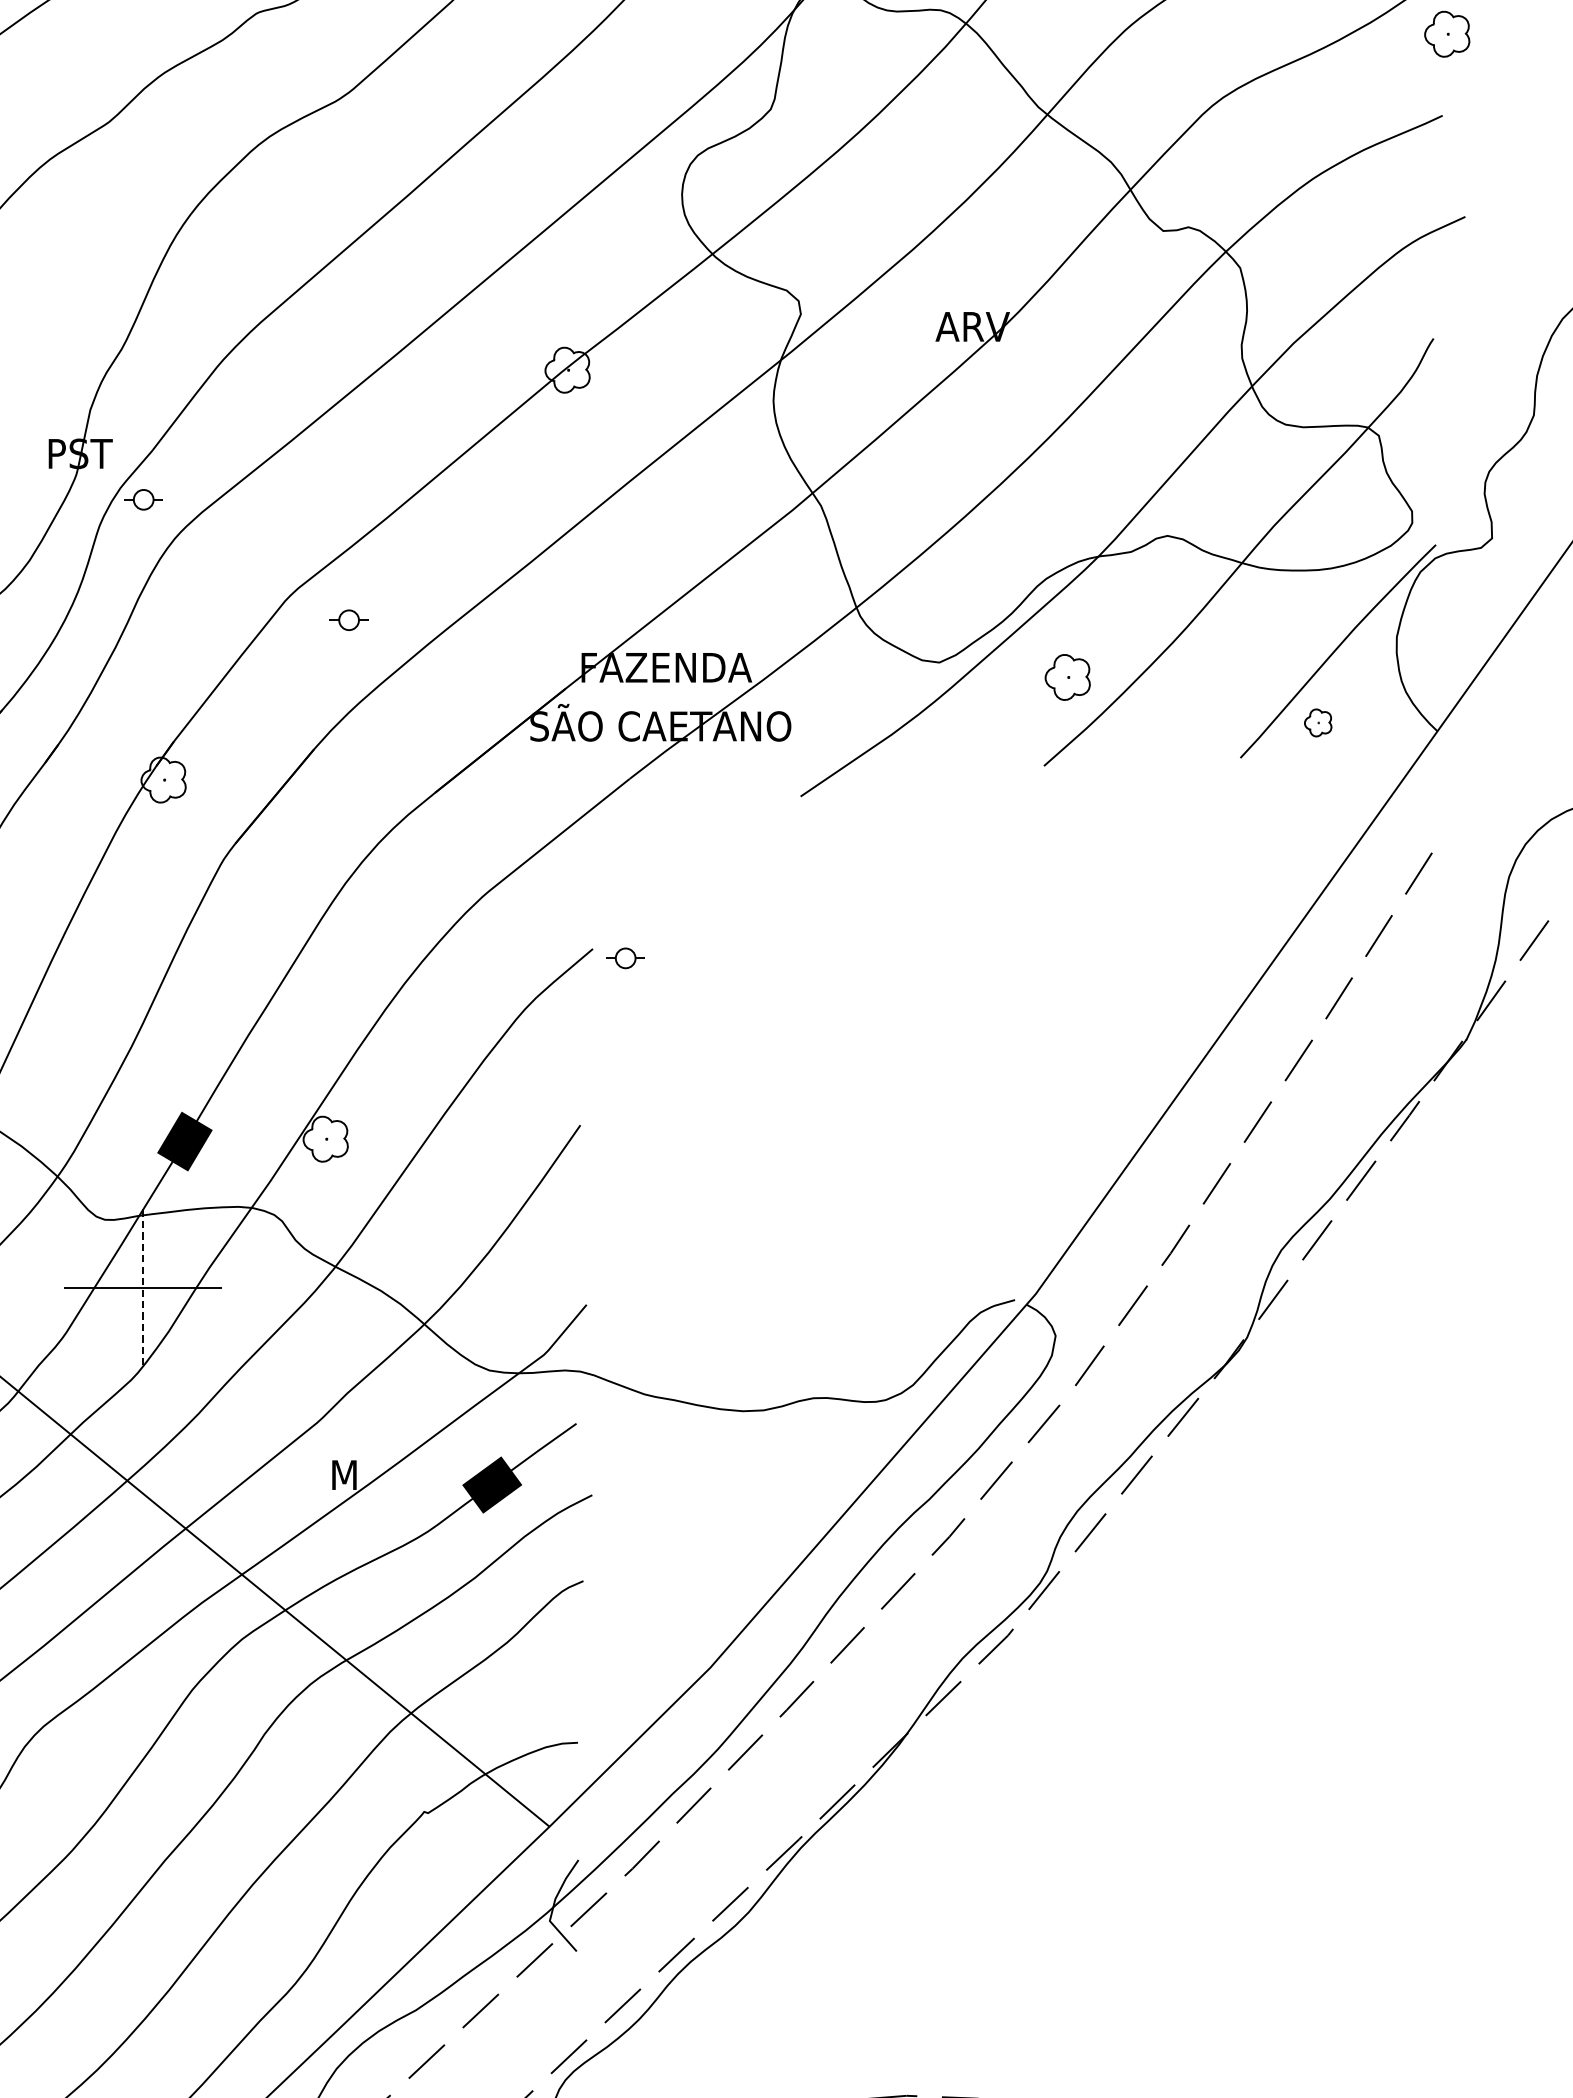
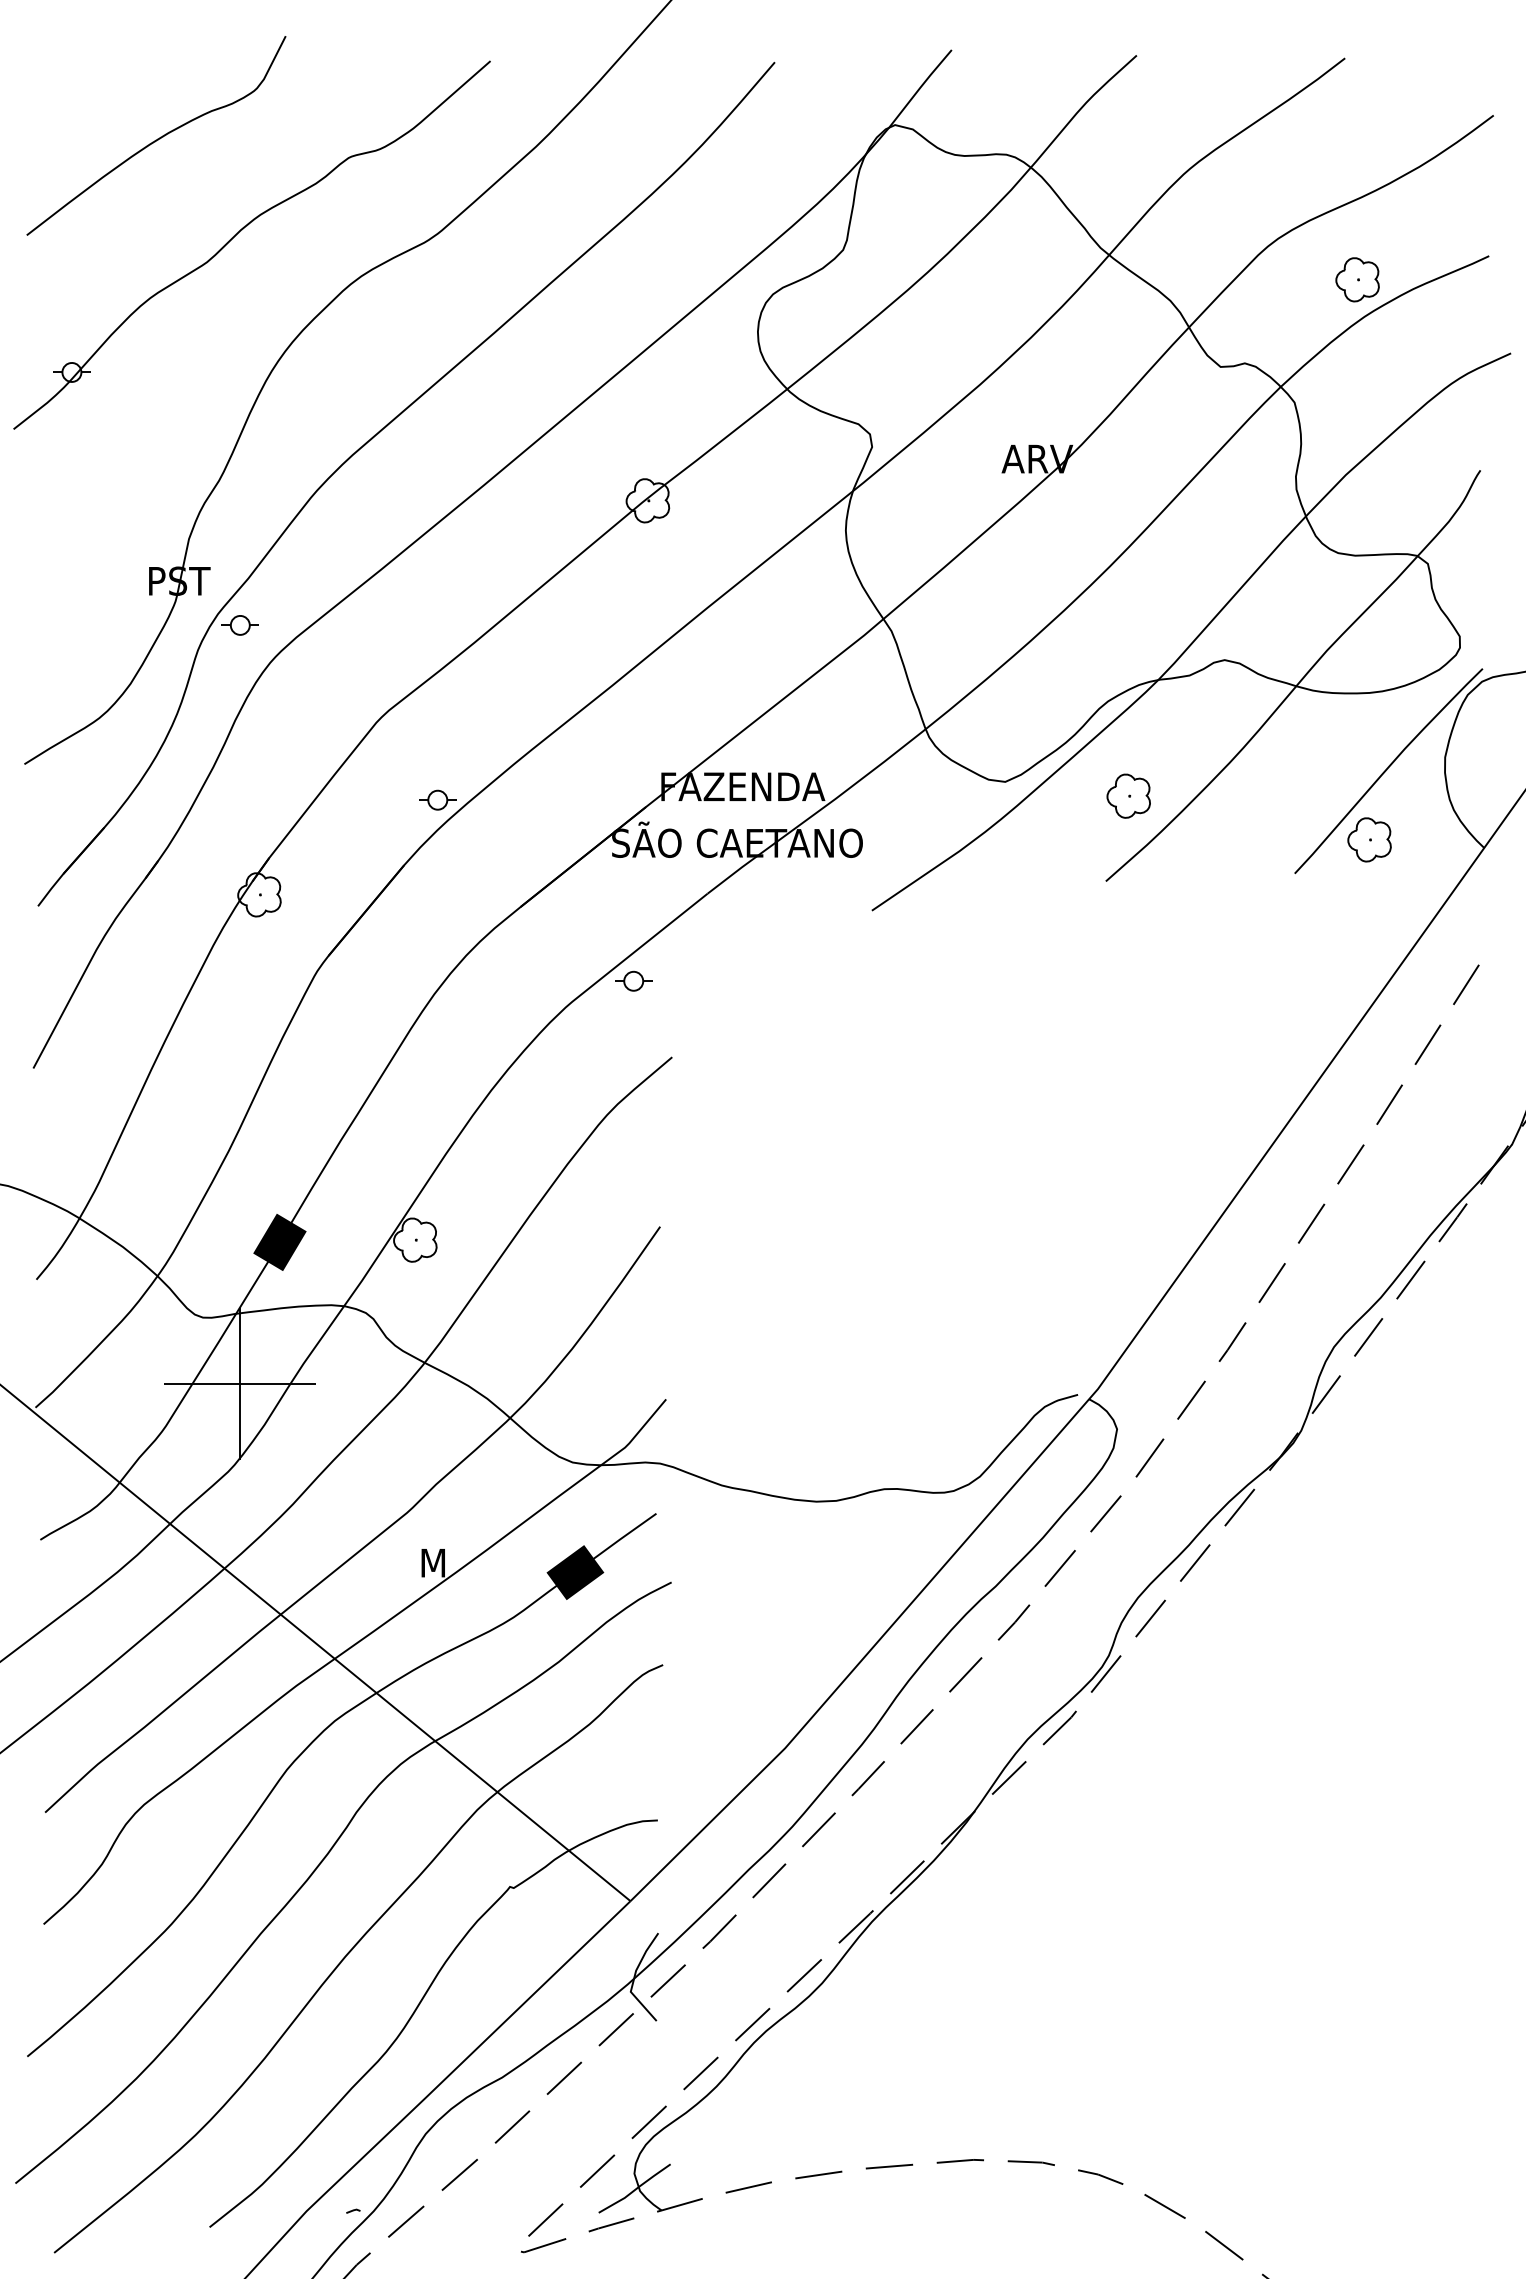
part: (1447, 33) -> (1357, 279), moved
part: (348, 619) -> (437, 799), moved
part: (1318, 722) -> (1369, 839), size x1.67
part: (625, 957) -> (633, 980), moved
line: (142, 1288) -> (239, 1383), dashed -> solid

